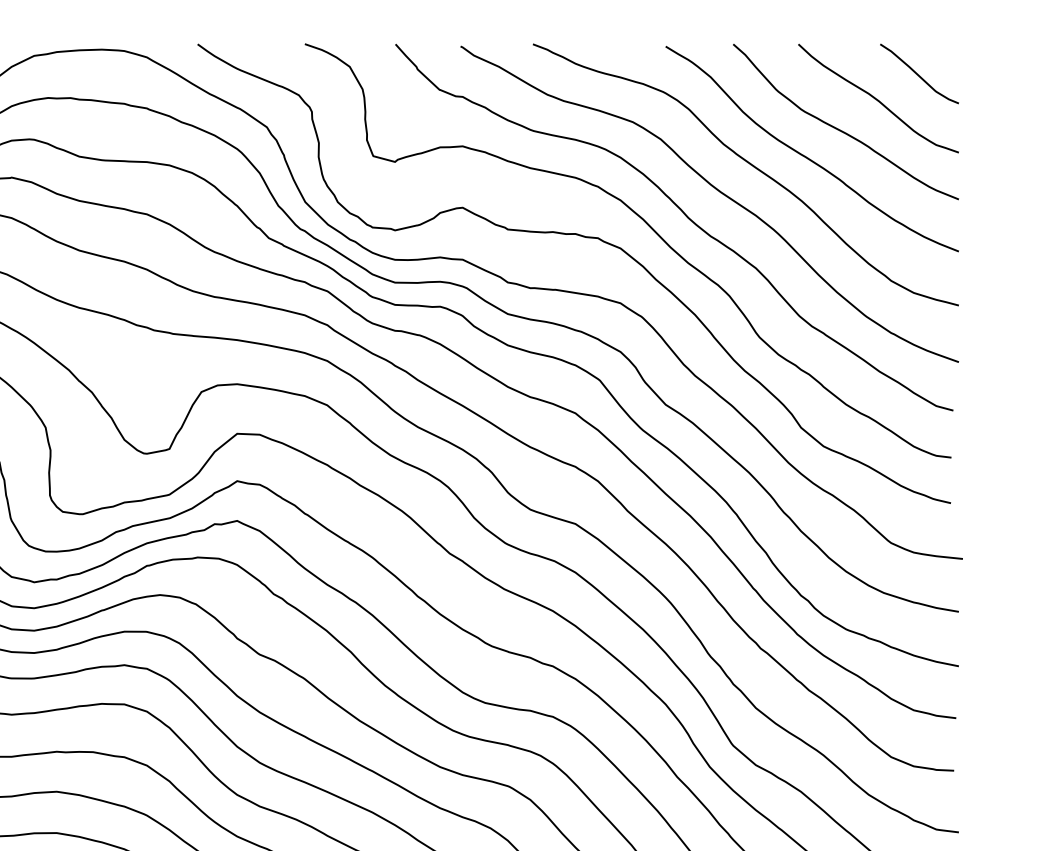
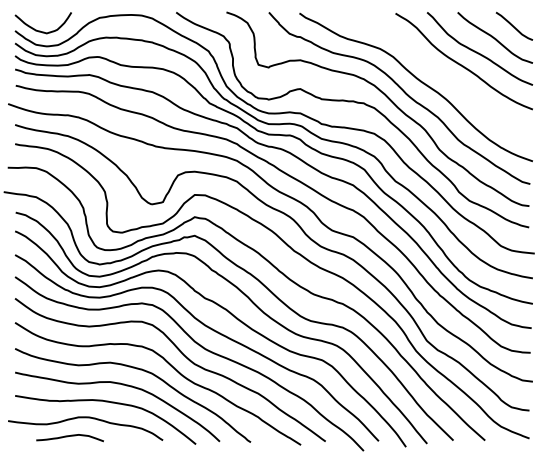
curve: (748, 166) -> (434, 69), removed

